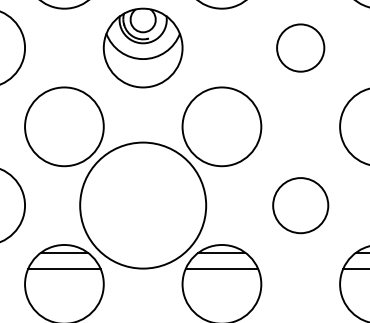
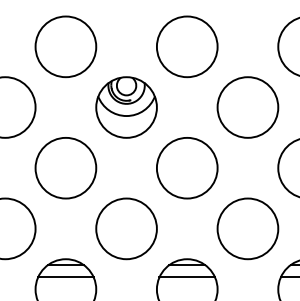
circle: (300, 48) -> (247, 107), size x1.67
circle: (143, 205) -> (126, 228), size x0.62
circle: (300, 205) -> (247, 228), size x1.43

